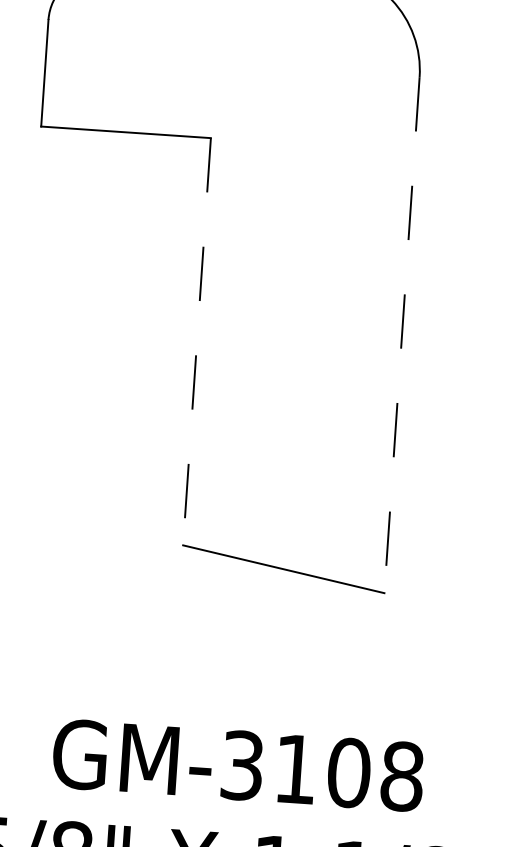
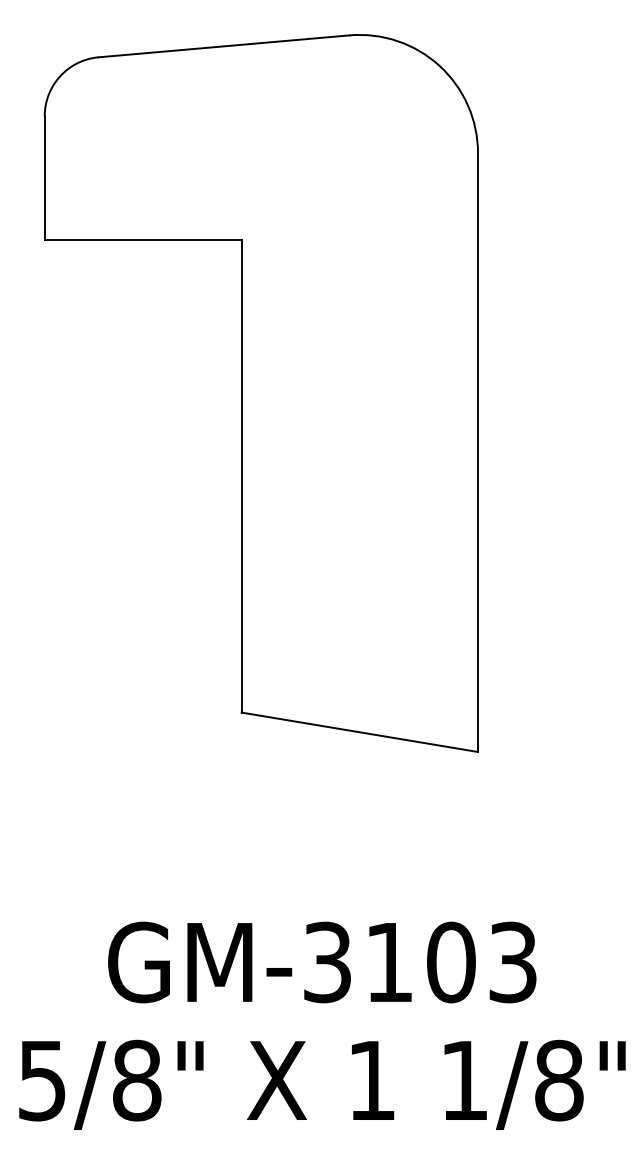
line: (402, 336) -> (478, 453), dashed -> solid
line: (196, 341) -> (241, 476), dashed -> solid
text: (402, 776) -> (513, 962), GM-3108 -> GM-3103

